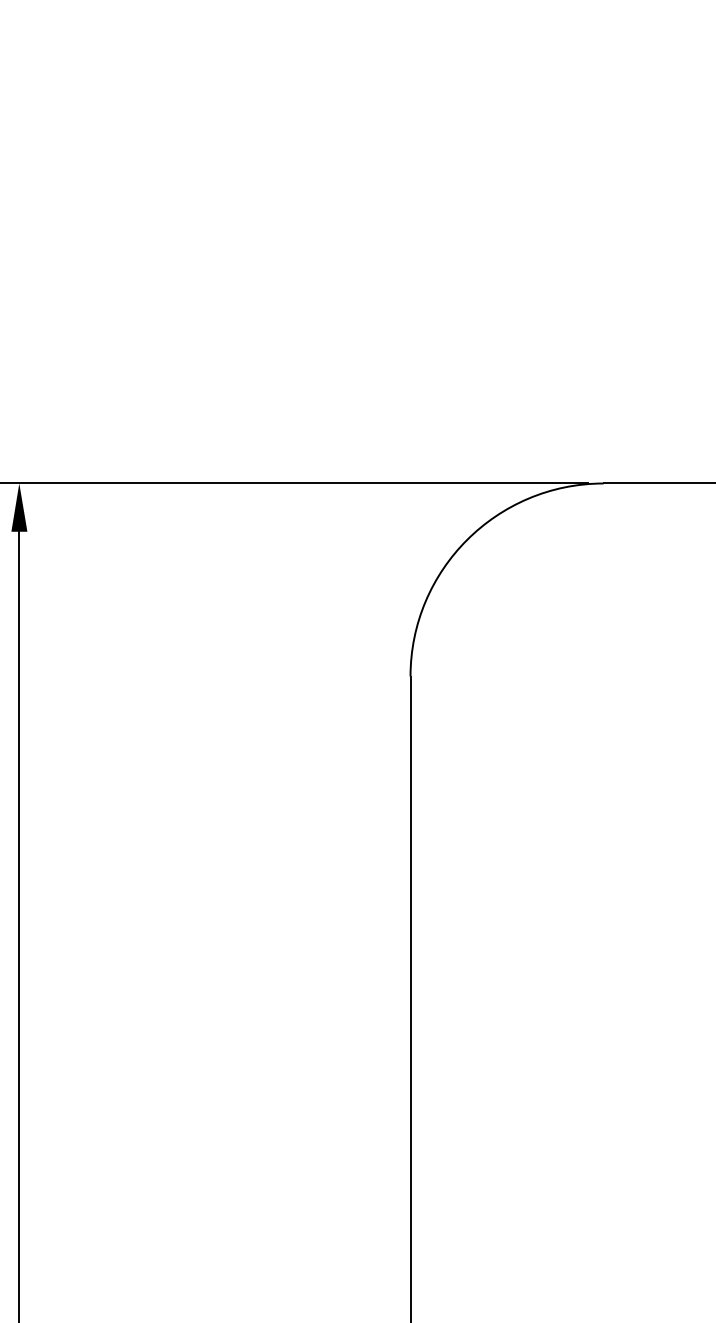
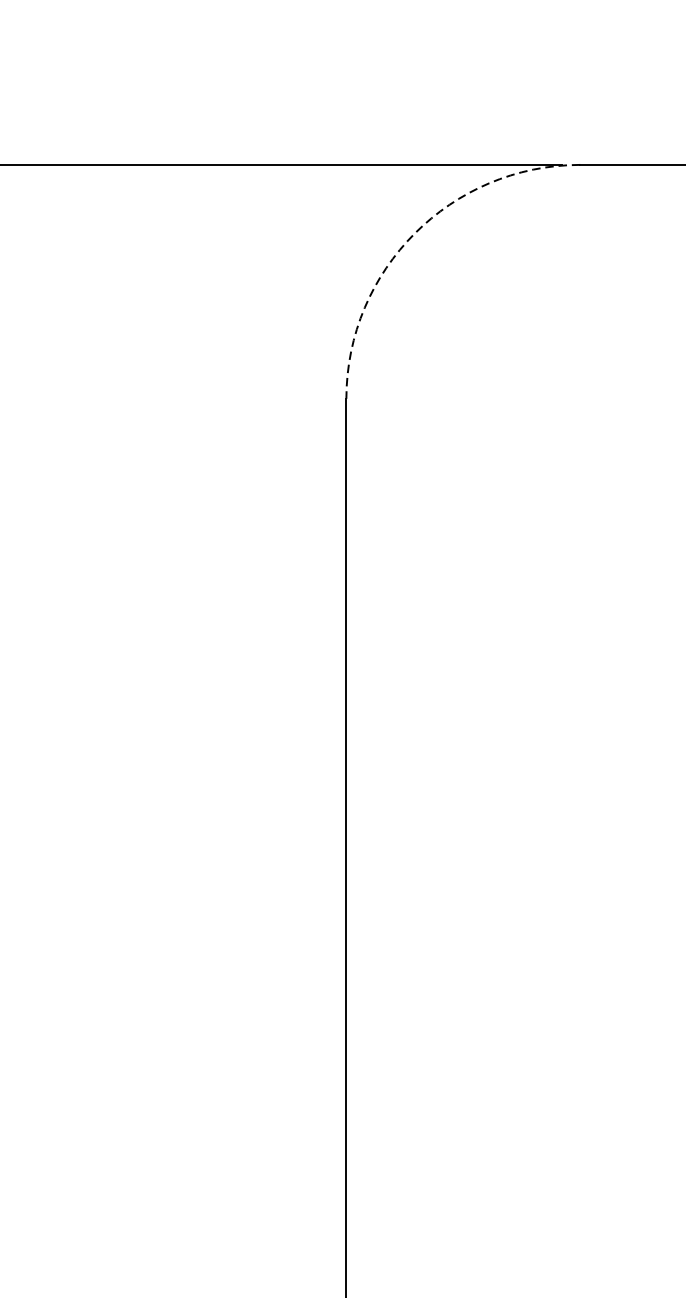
arc: (467, 540) -> (415, 233), solid -> dashed

